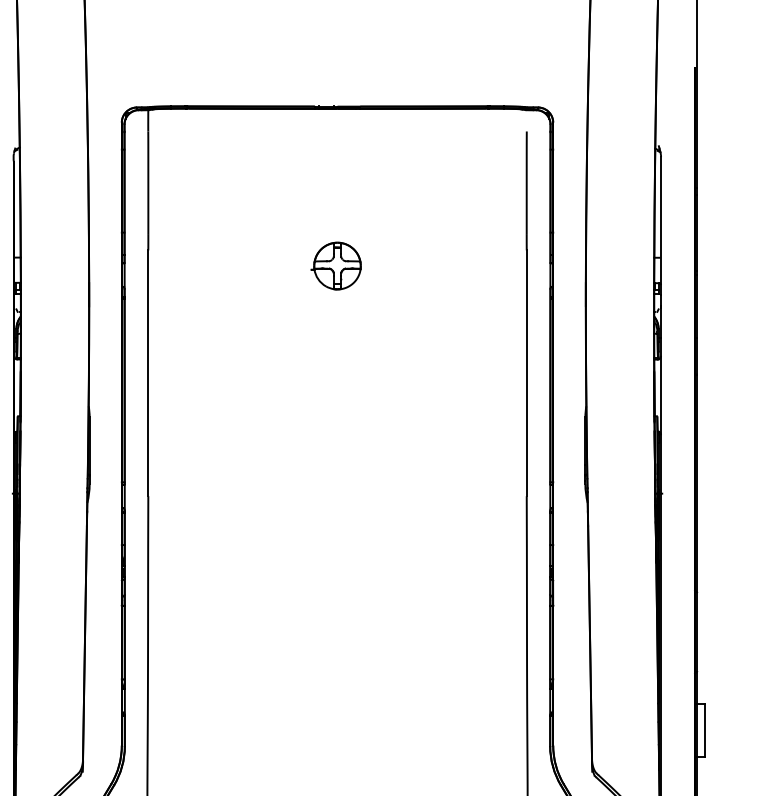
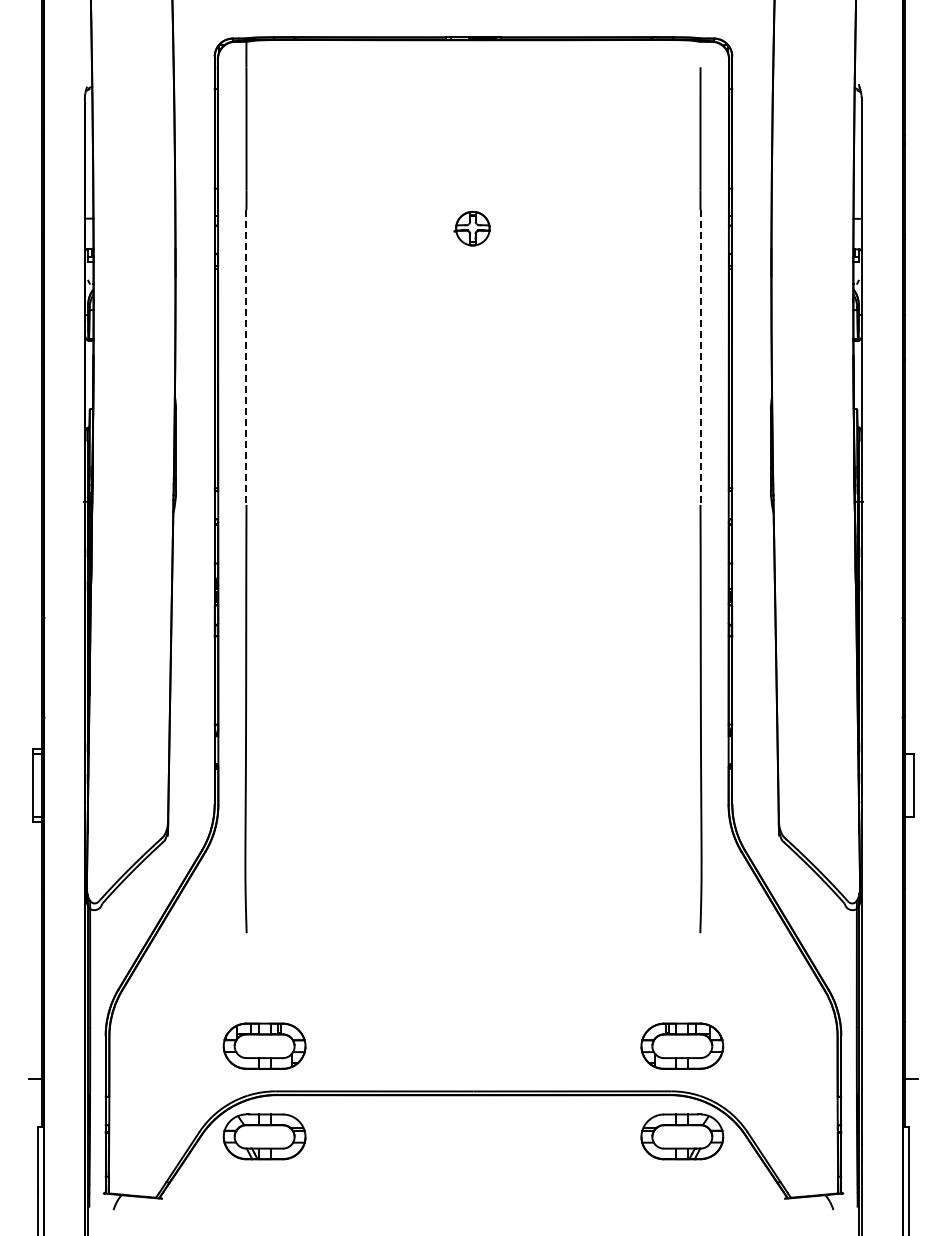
part: (335, 265) -> (471, 228), size x0.6
line: (148, 373) -> (246, 357), solid -> dashed
line: (526, 373) -> (700, 357), solid -> dashed

